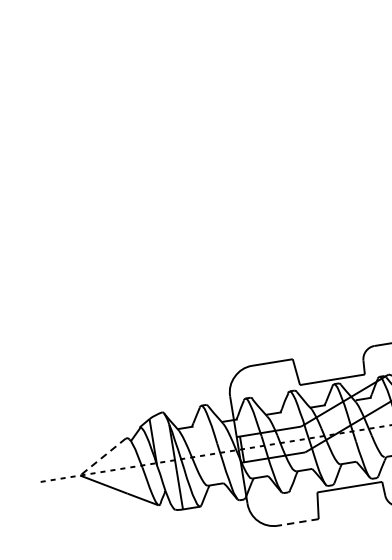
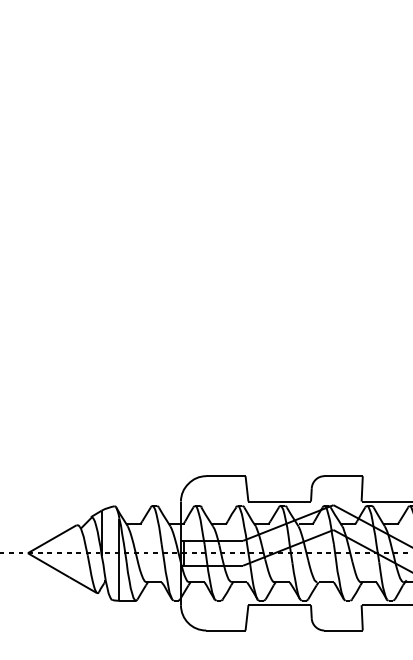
line: (102, 457) -> (51, 539), dashed -> solid
line: (297, 522) -> (225, 630), dashed -> solid

